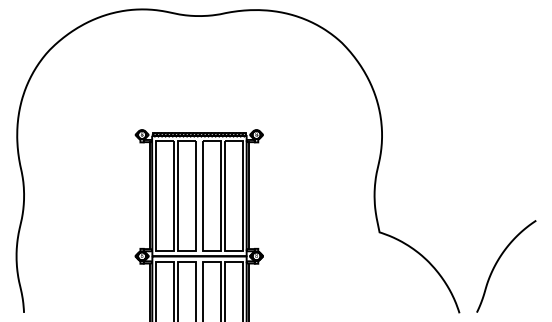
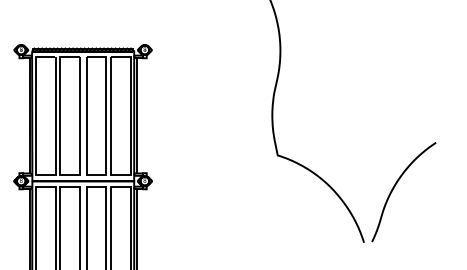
curve: (498, 261) -> (395, 186), moved

